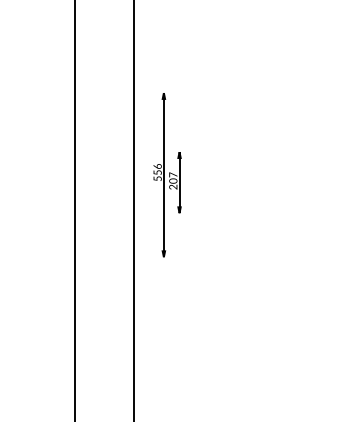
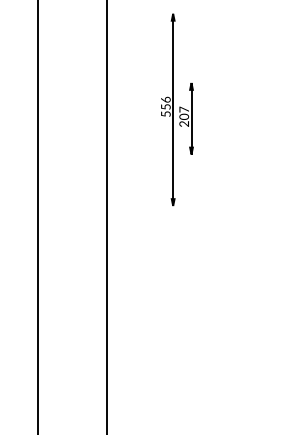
part: (167, 175) -> (177, 110), moved

